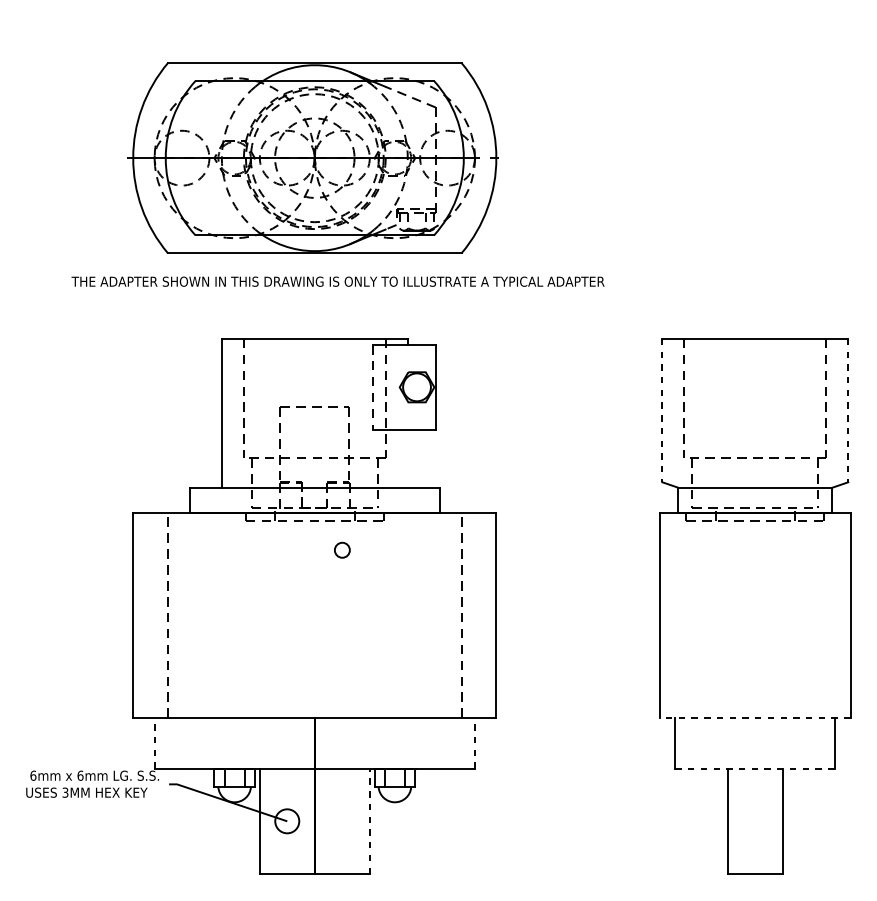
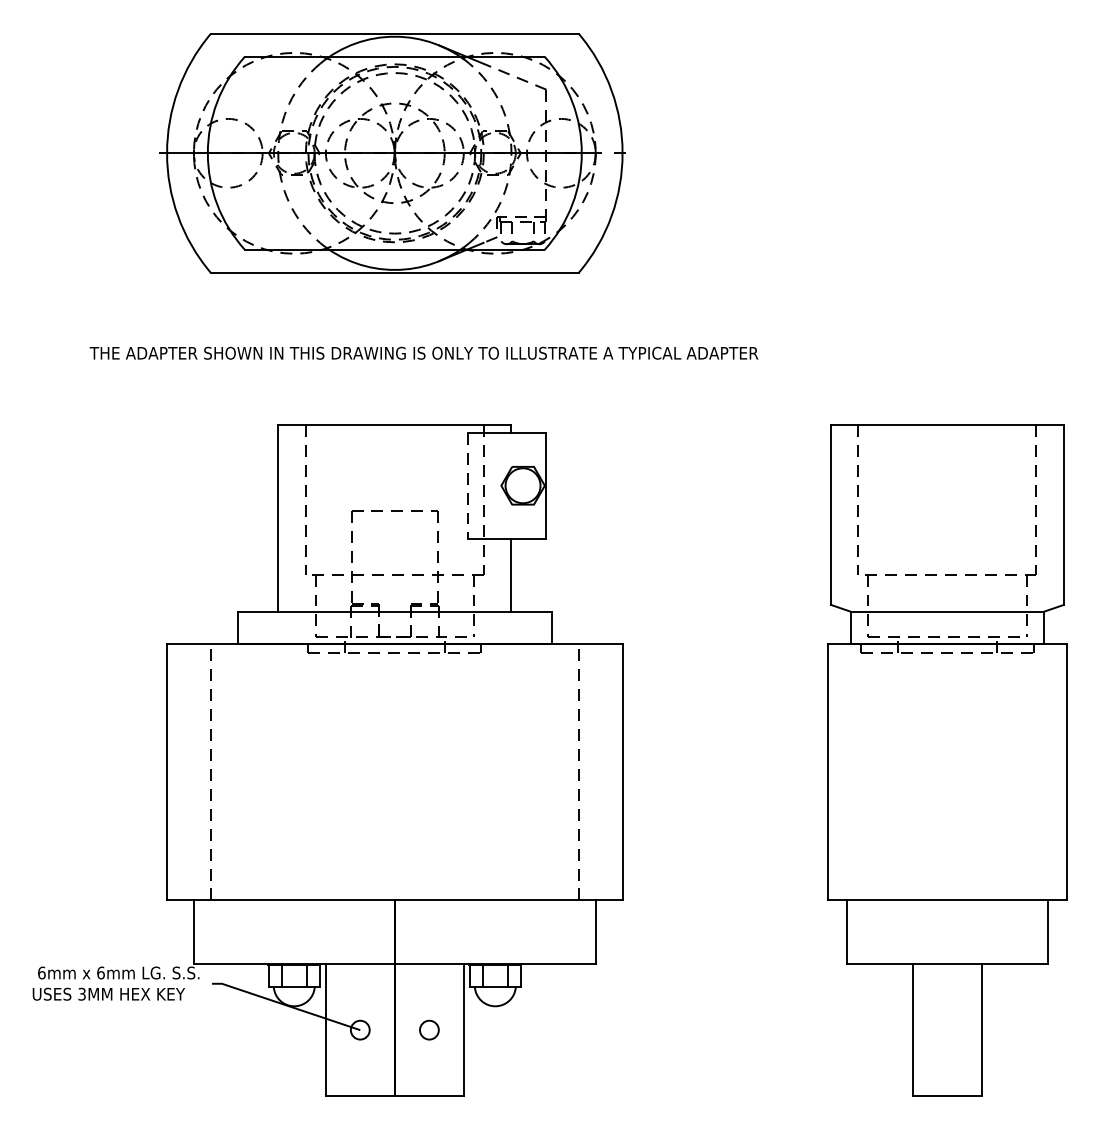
part: (312, 158) -> (392, 153), moved
line: (662, 410) -> (830, 514), dashed -> solid
line: (848, 410) -> (1064, 514), dashed -> solid
line: (407, 458) -> (511, 574), added
circle: (342, 549) -> (429, 1029), moved
line: (754, 717) -> (946, 900), dashed -> solid
line: (154, 743) -> (193, 932), dashed -> solid
line: (474, 743) -> (595, 932), dashed -> solid
line: (755, 768) -> (947, 964), dashed -> solid
circle: (286, 820) -> (359, 1029), size x0.62
line: (369, 821) -> (463, 1030), dashed -> solid

